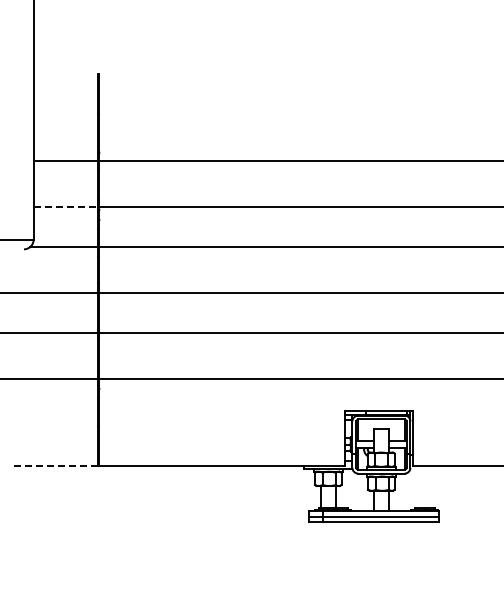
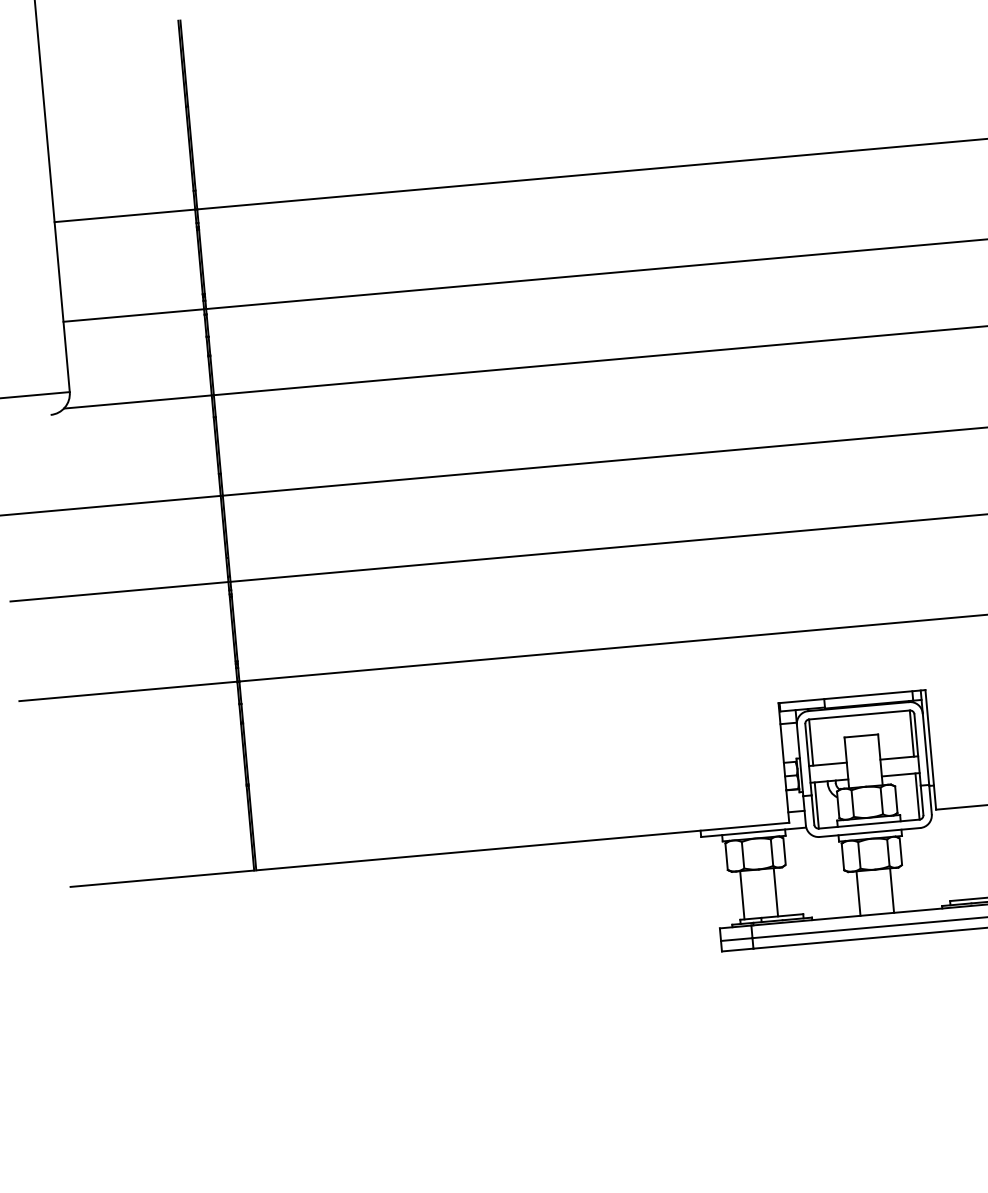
line: (66, 207) -> (134, 315), dashed -> solid
line: (56, 465) -> (163, 877), dashed -> solid

